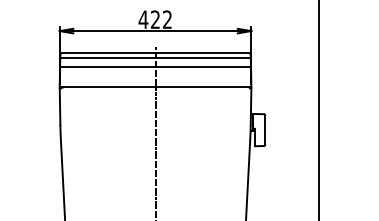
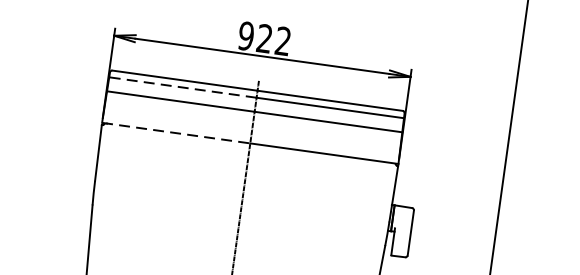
text: (143, 19) -> (246, 35), 422 -> 922
line: (107, 57) -> (182, 86), solid -> dashed
line: (107, 87) -> (175, 133), solid -> dashed

